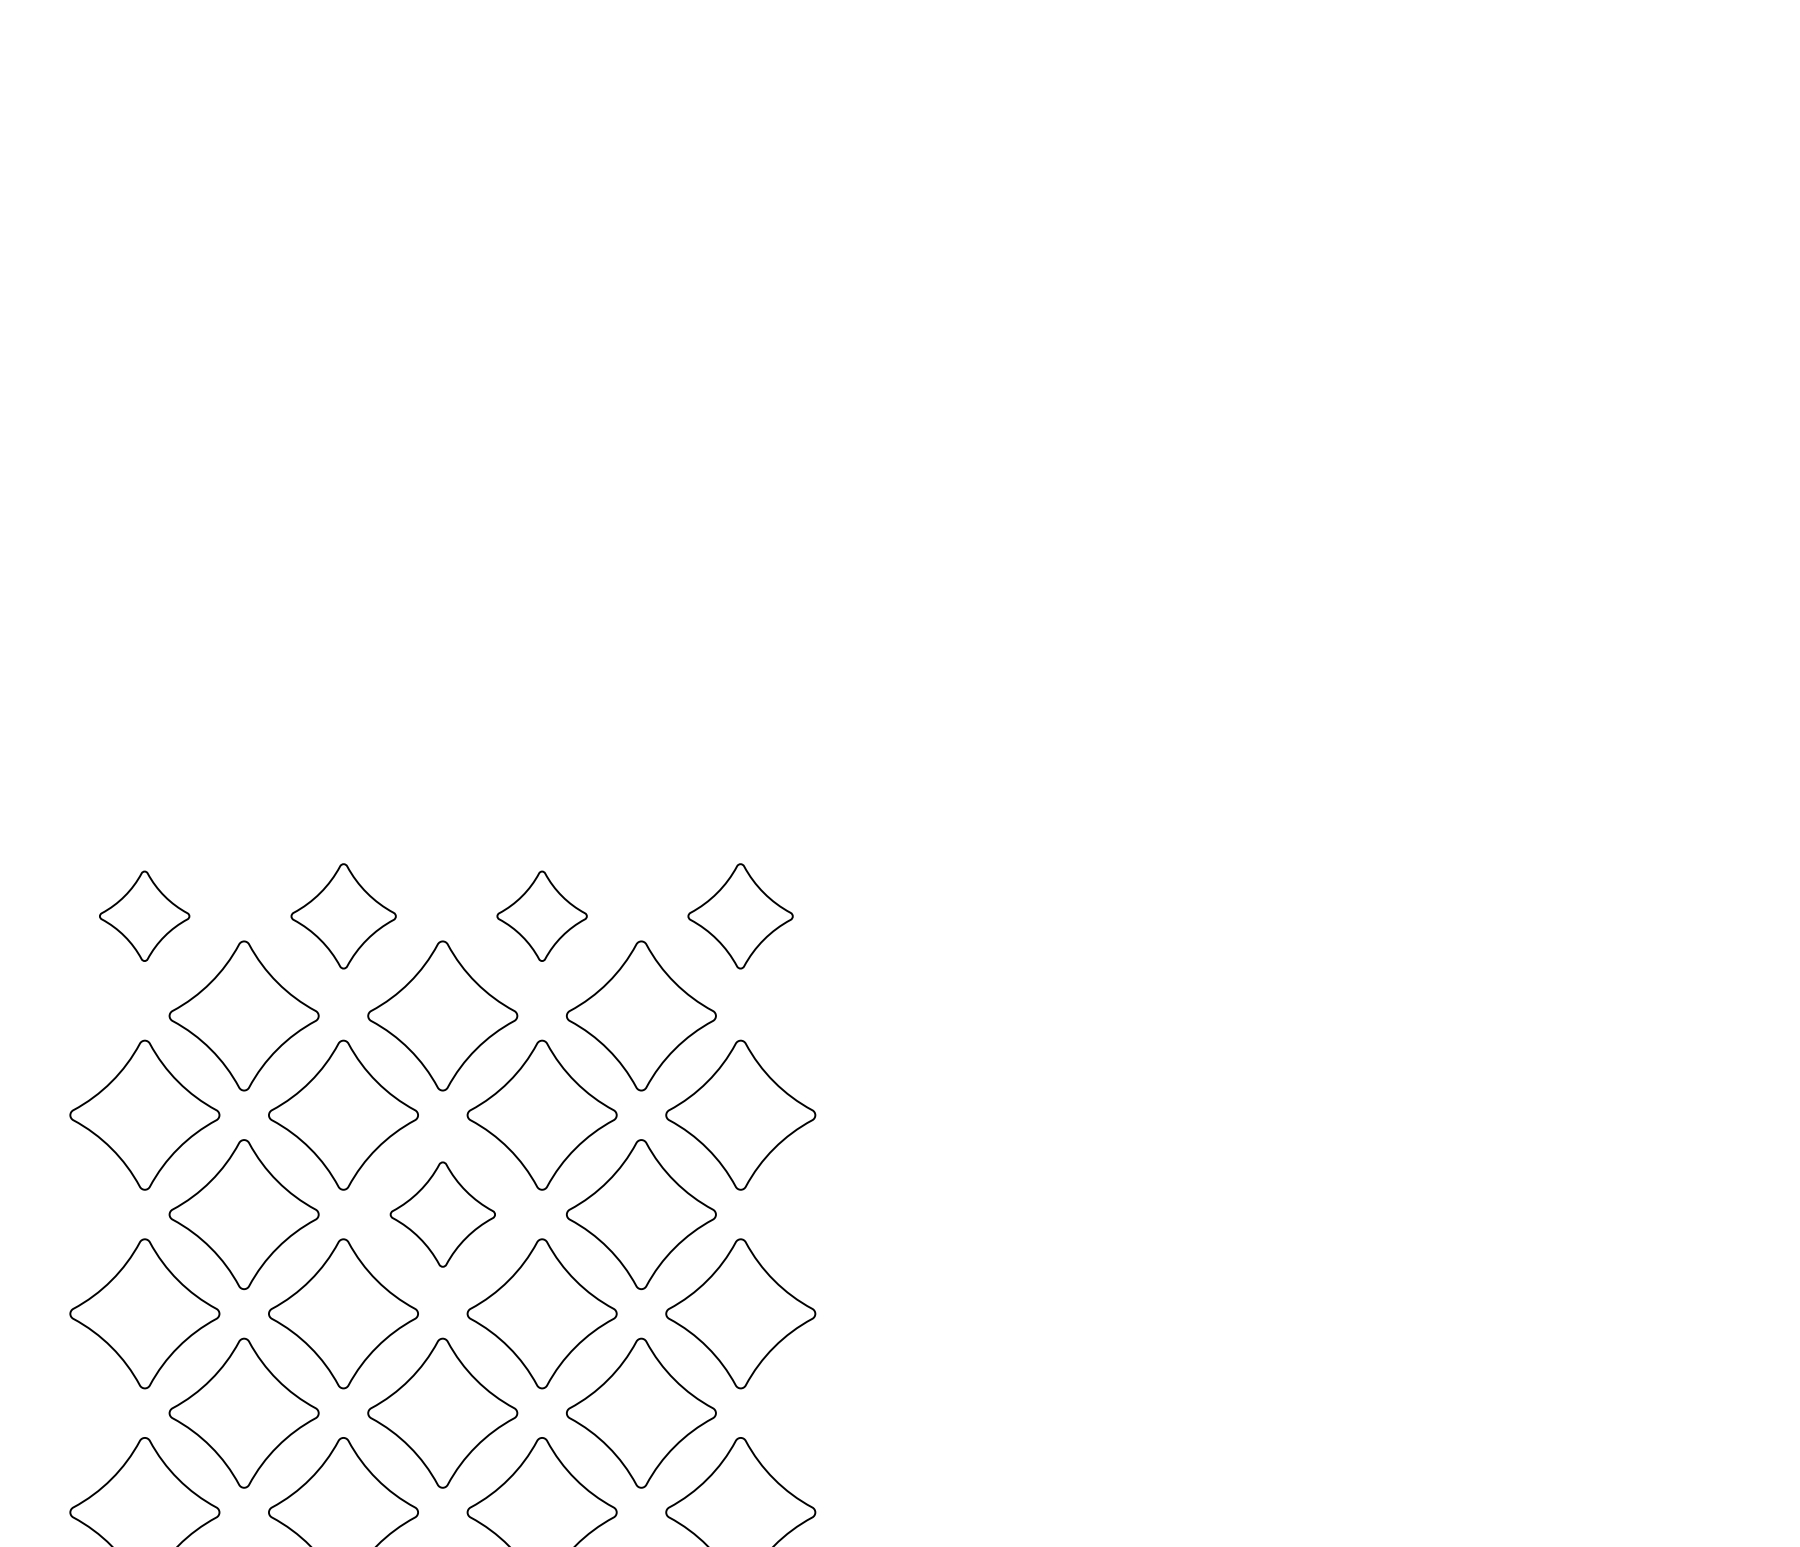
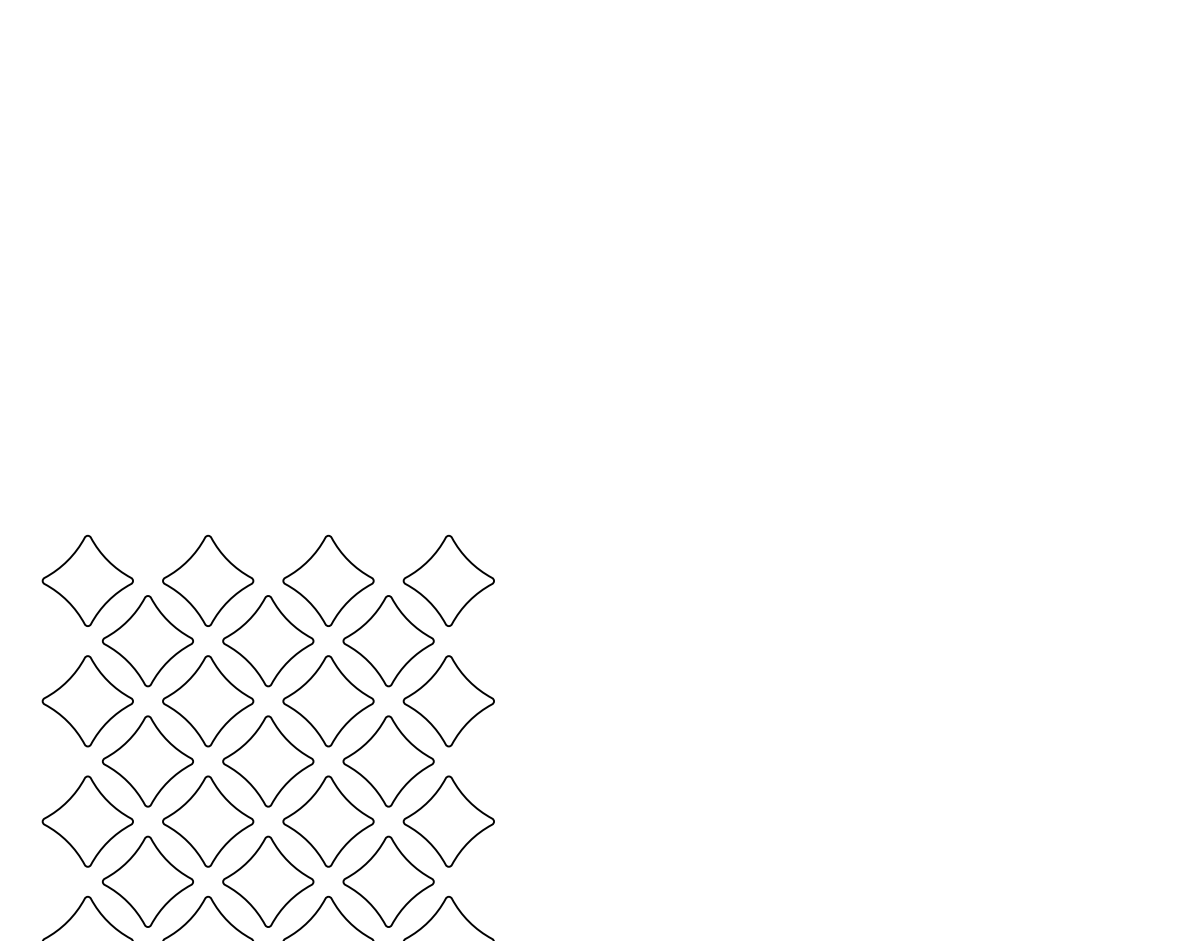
part: (144, 915) -> (87, 580), size x1.67
part: (344, 915) -> (208, 580), size x1.43
part: (542, 915) -> (328, 580), size x1.67
part: (740, 915) -> (448, 580), size x1.43
part: (443, 1214) -> (268, 761), size x1.43

